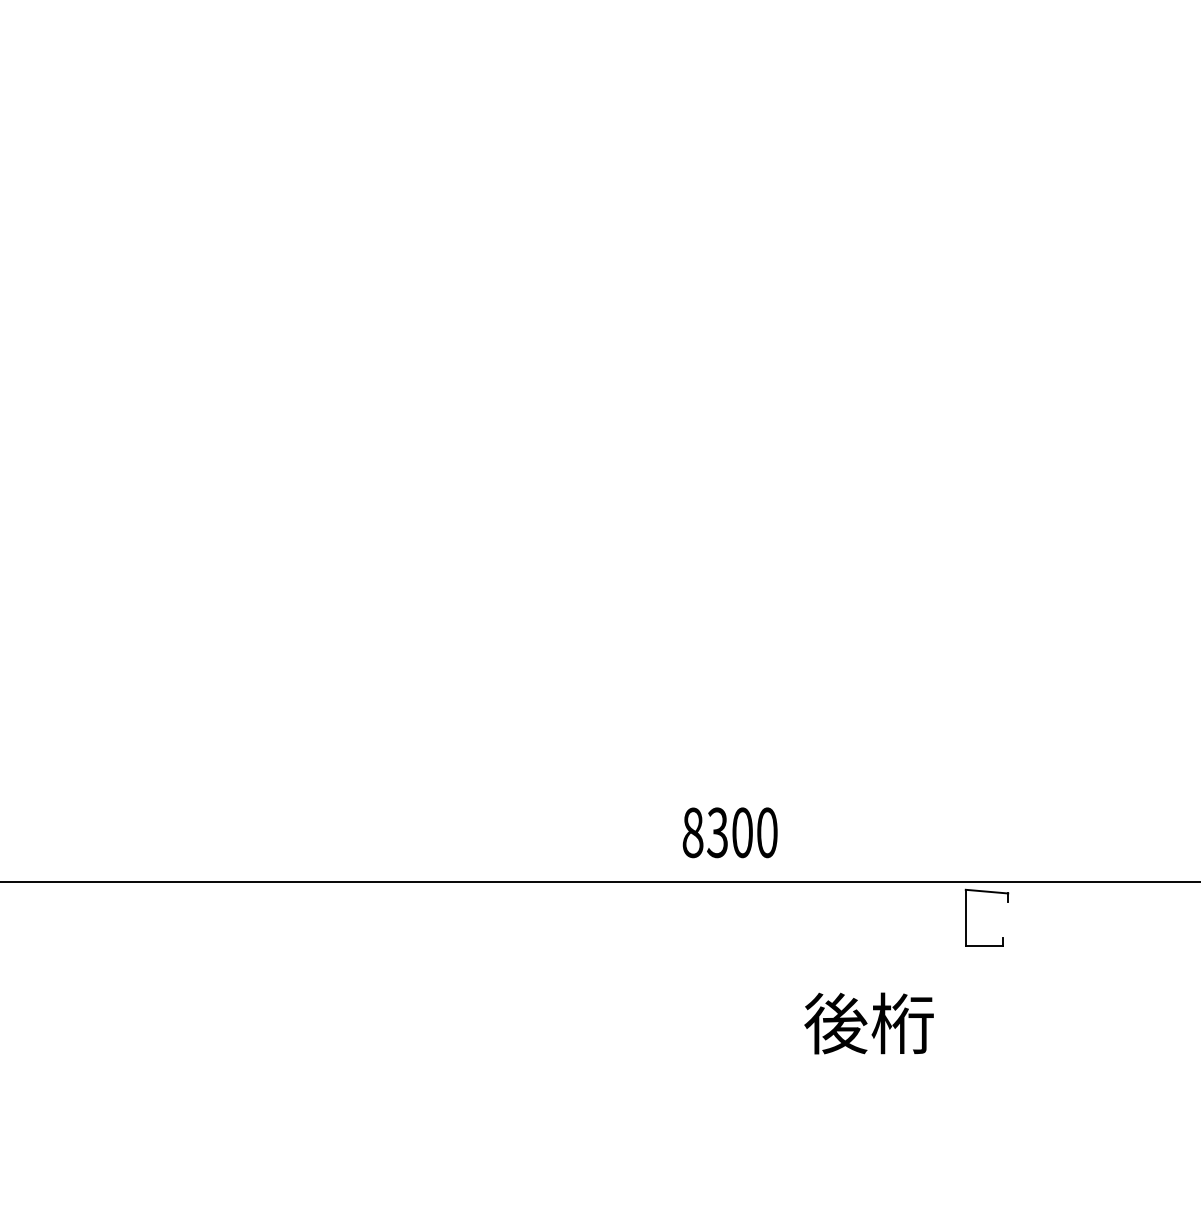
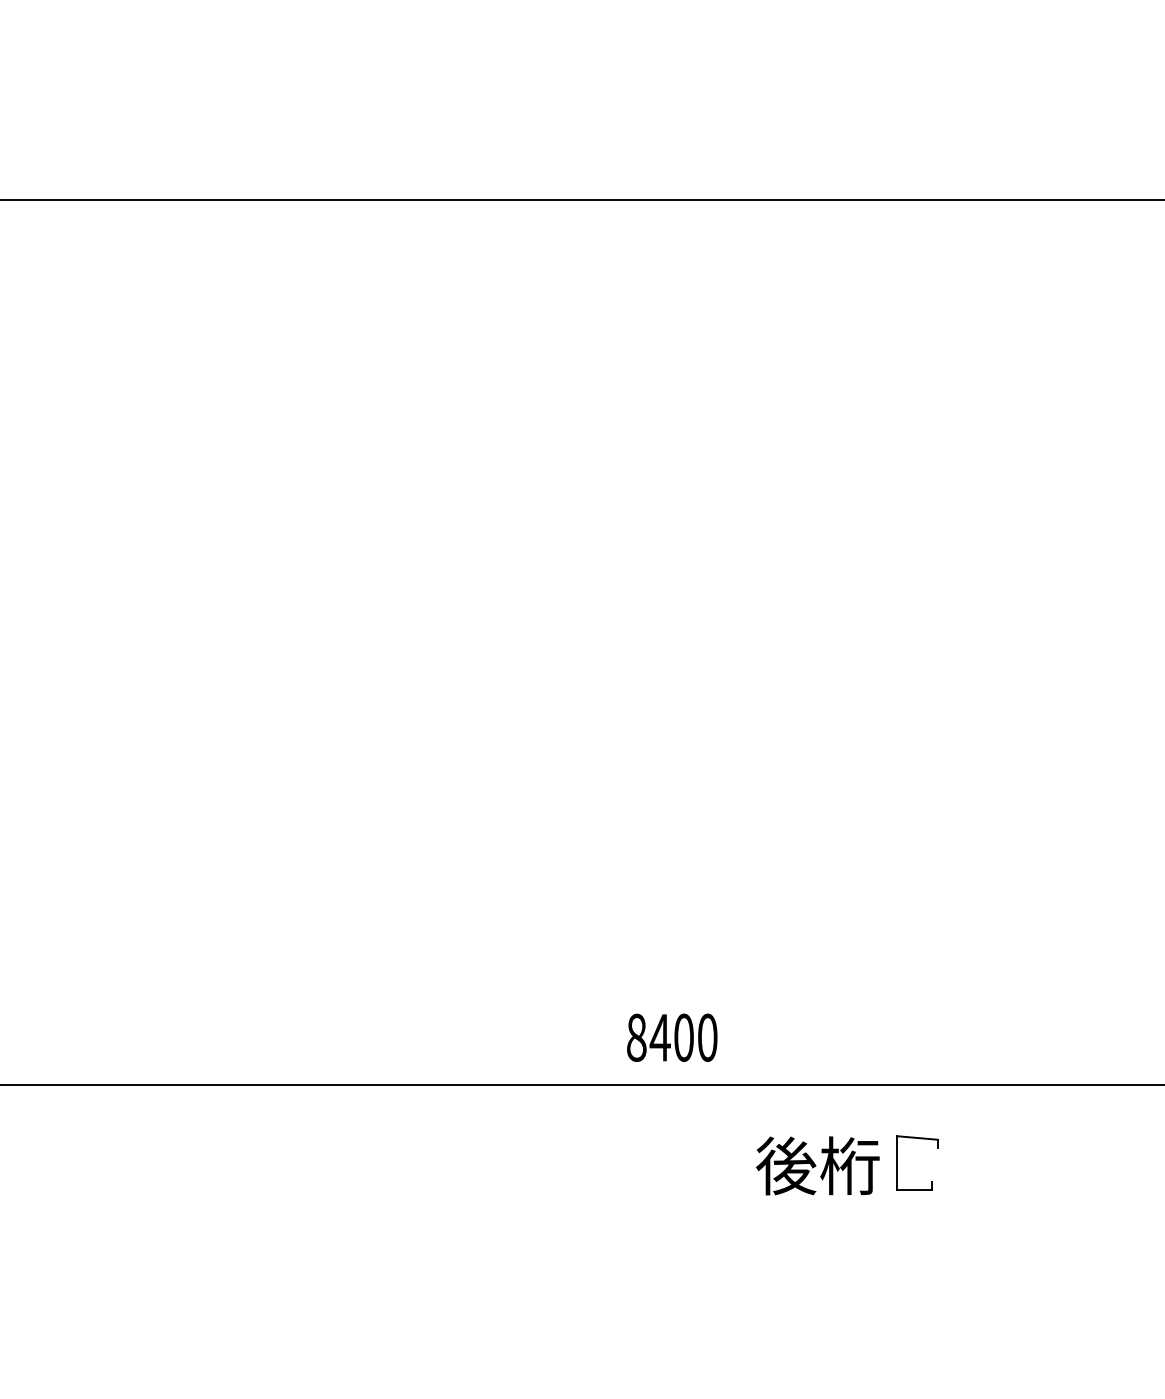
text: (716, 832) -> (659, 1037), 8300 -> 8400
part: (966, 917) -> (897, 1162), moved
text: (868, 1023) -> (817, 1165), moved

